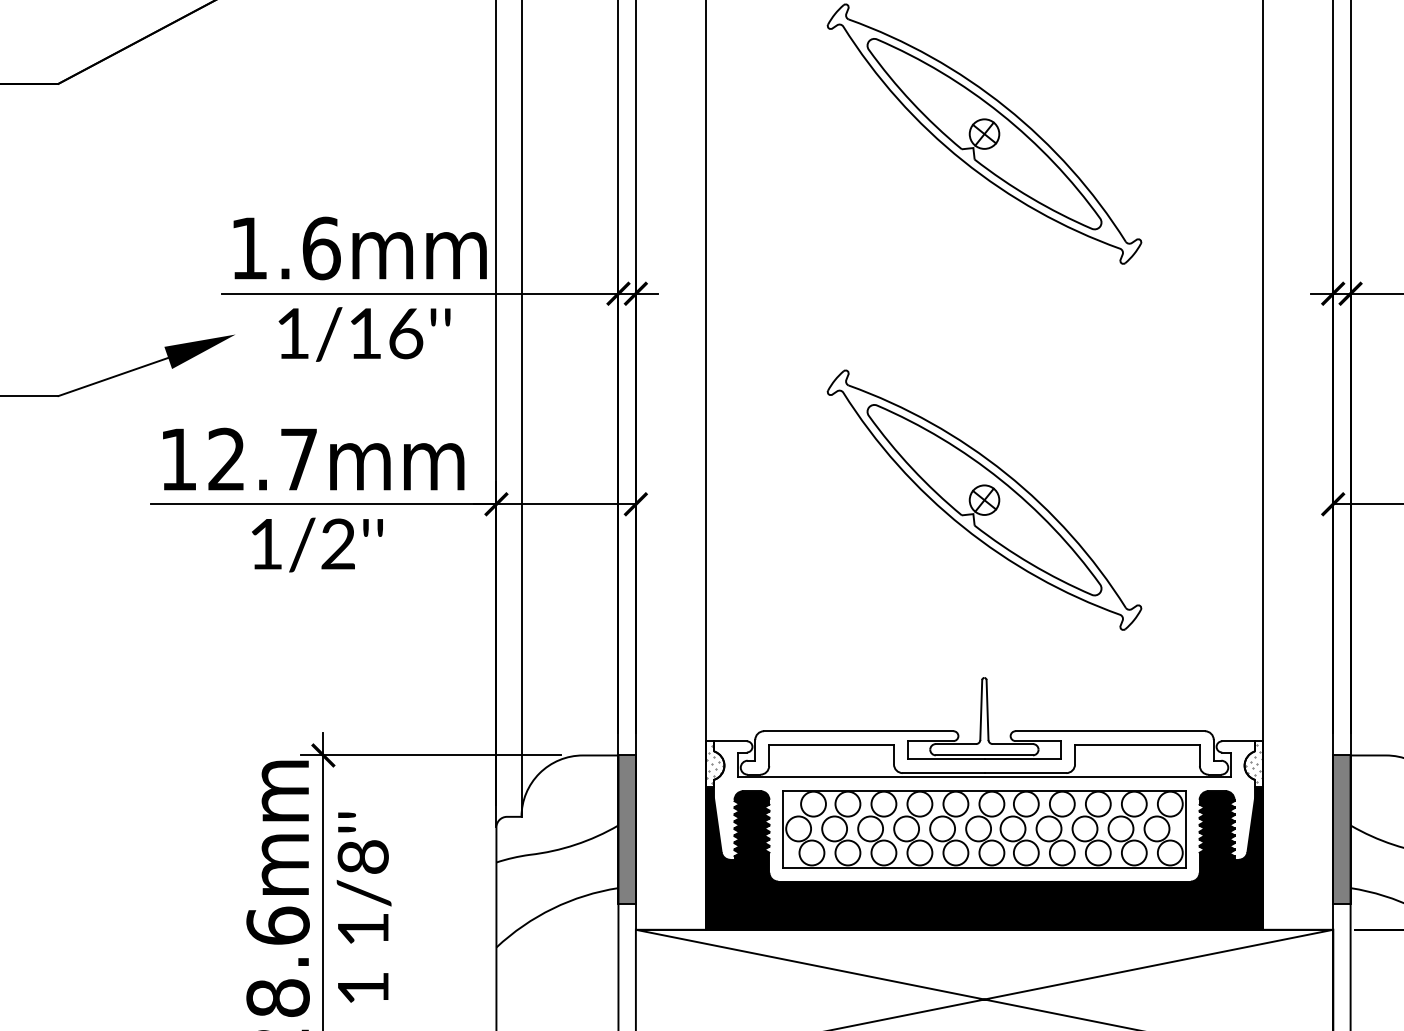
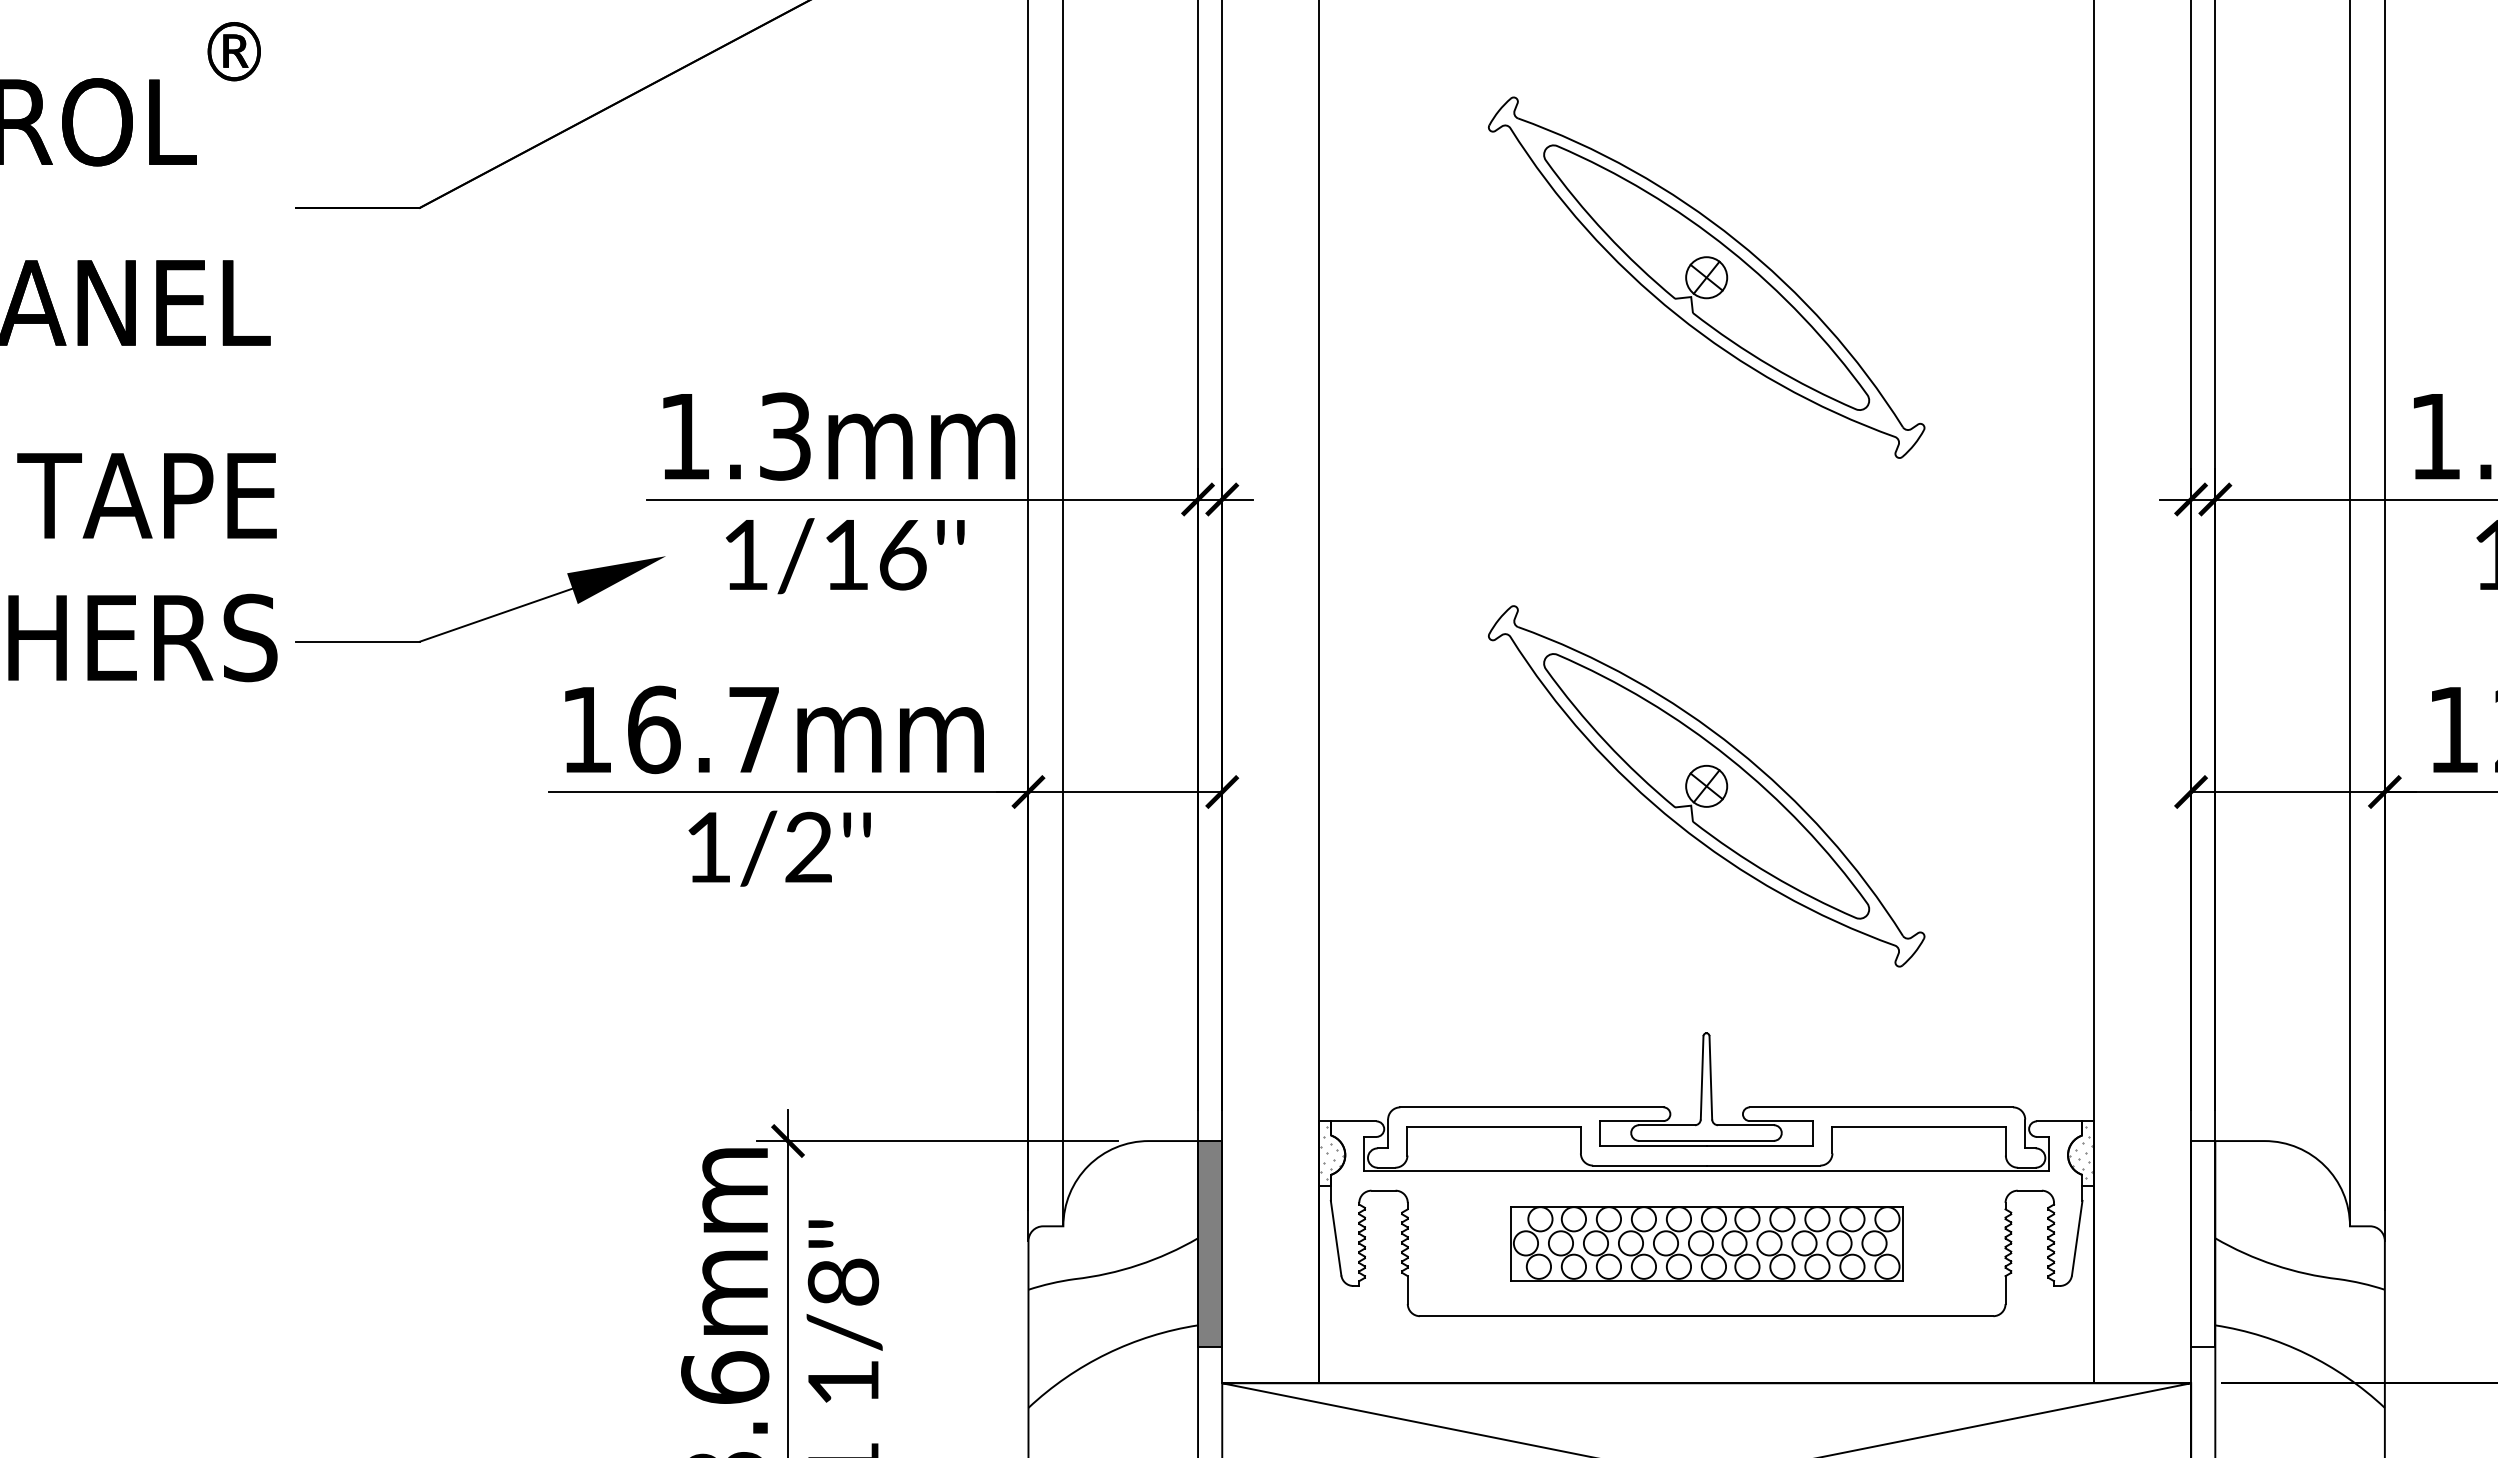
text: (321, 248) -> (785, 436), 1.6mm -> 1.3mm
text: (227, 459) -> (654, 729), 12.7mm -> 16.7mm
part: (984, 829) -> (1706, 1243), size x0.7
fill: (1342, 829) -> (2203, 1243), removed
fill: (984, 858) -> (1706, 1284), removed

